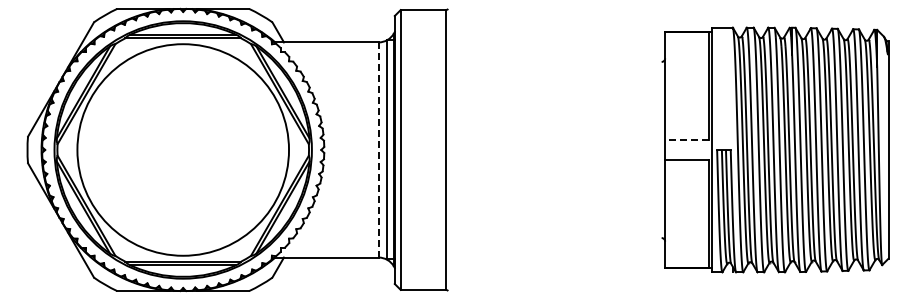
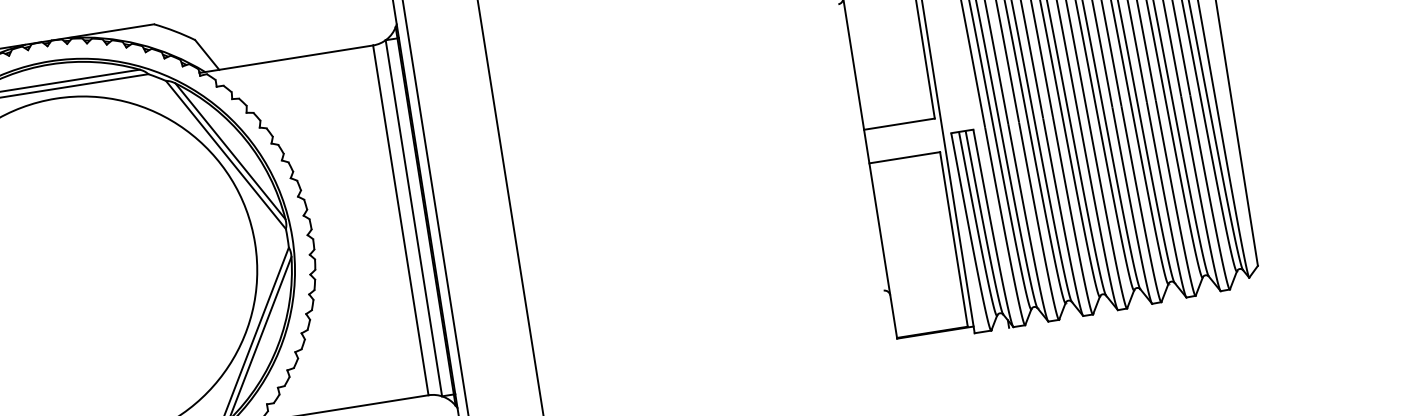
line: (686, 139) -> (898, 124), dashed -> solid
line: (378, 150) -> (400, 221), dashed -> solid

